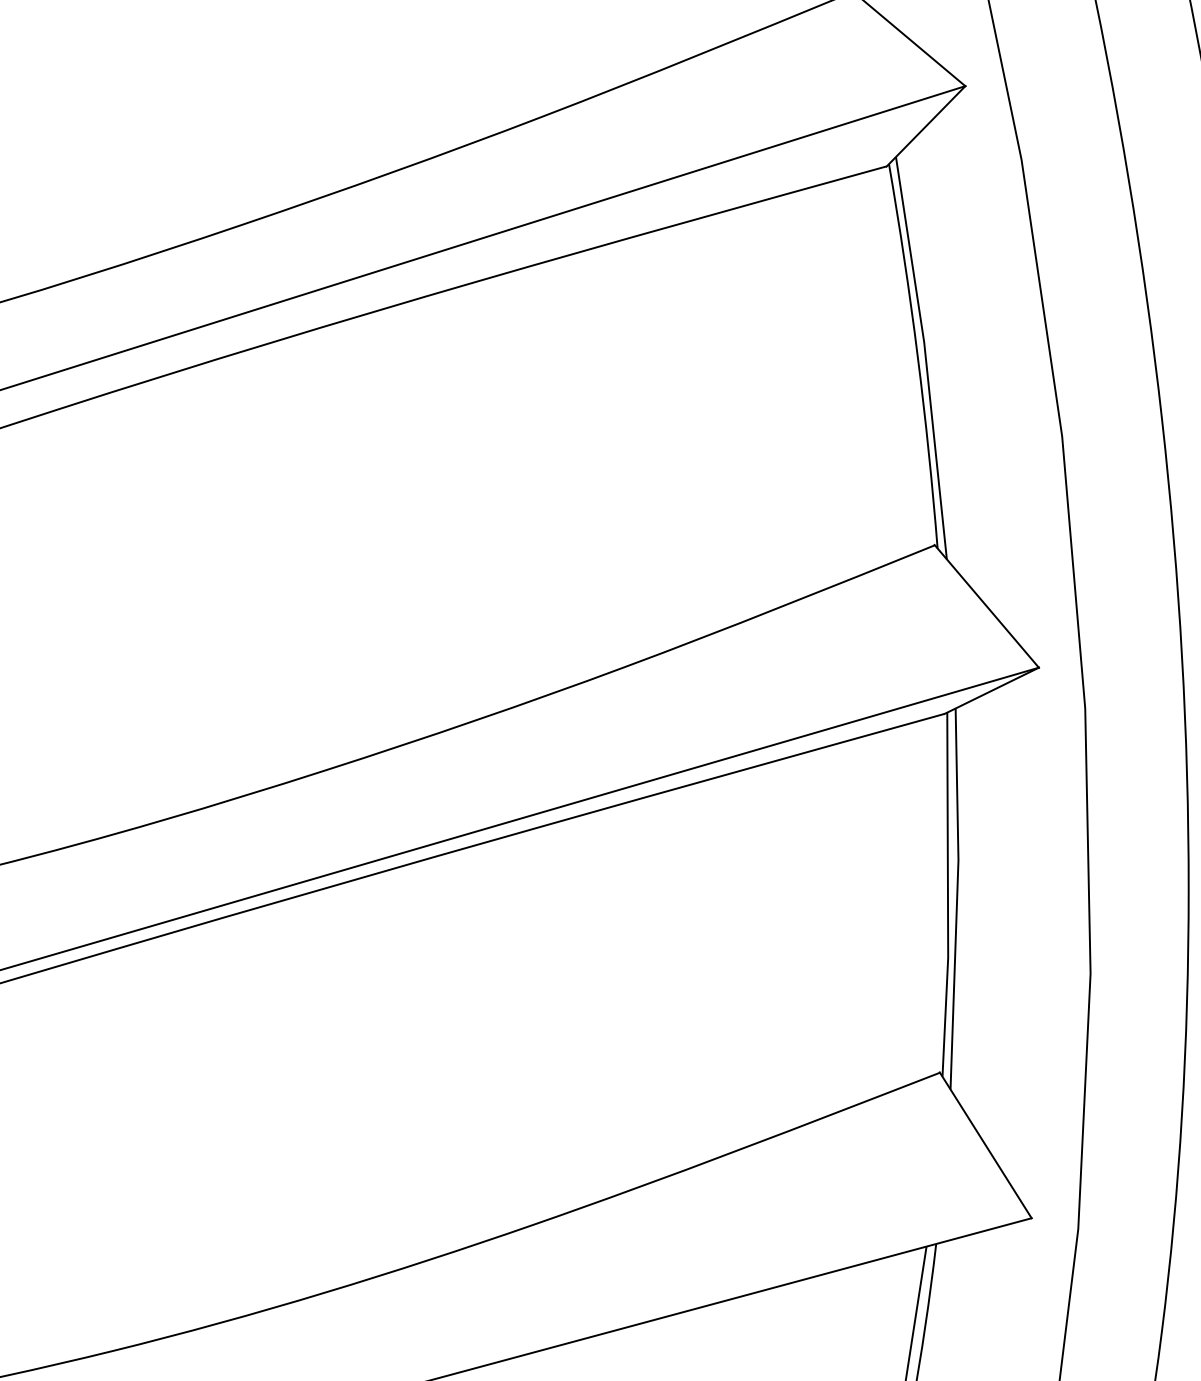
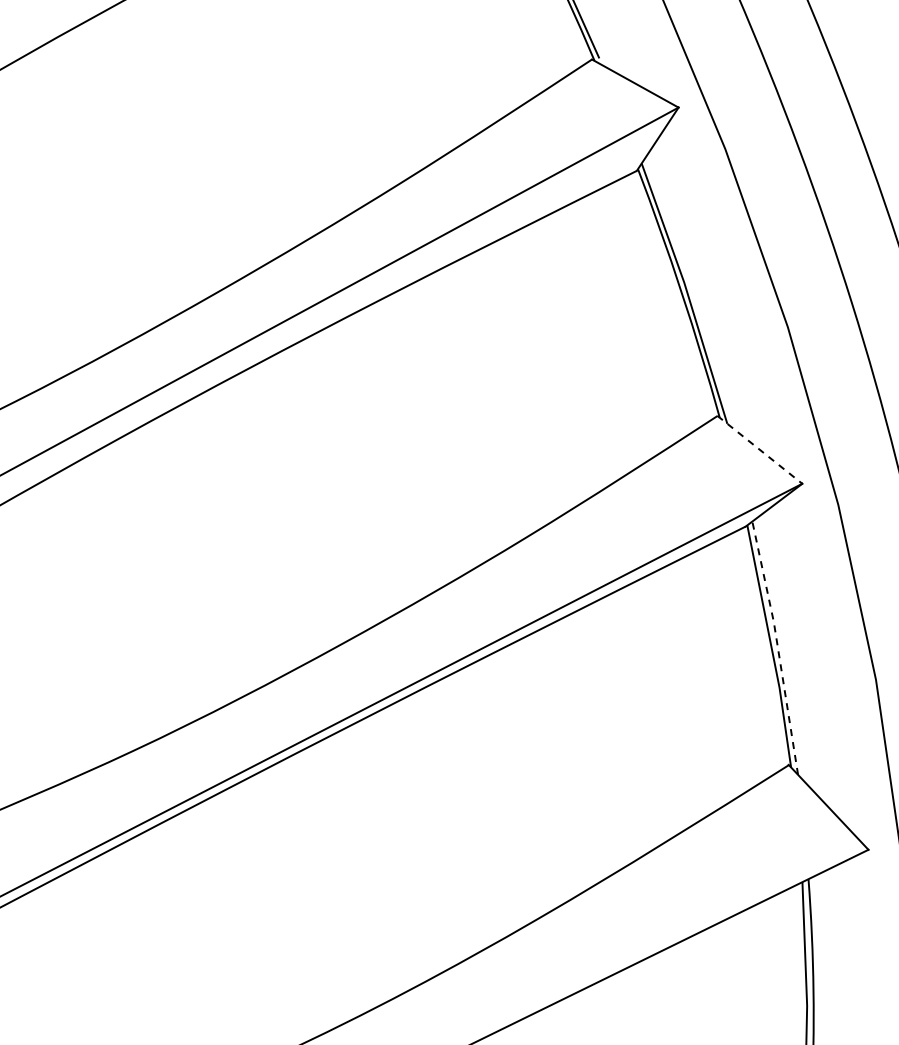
line: (987, 607) -> (760, 450), solid -> dashed
line: (956, 898) -> (777, 647), solid -> dashed

